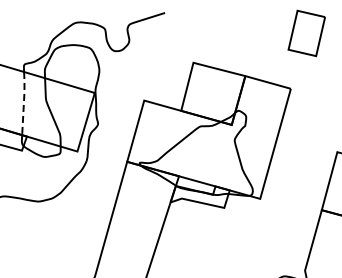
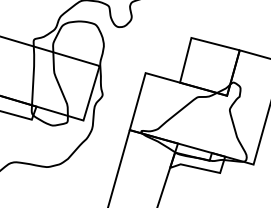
line: (23, 102) -> (33, 74), dashed -> solid

